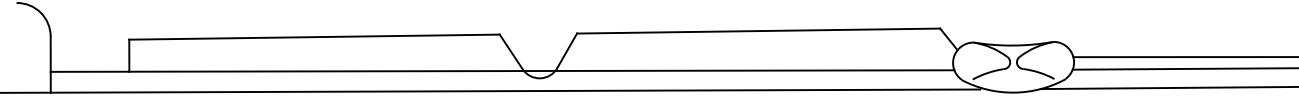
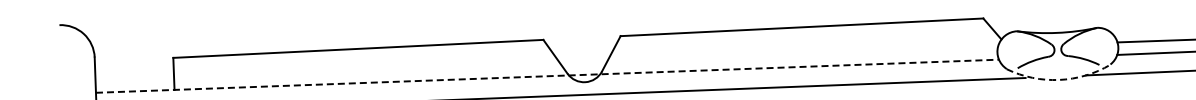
line: (502, 71) -> (547, 76), solid -> dashed
arc: (1013, 92) -> (1058, 79), solid -> dashed

